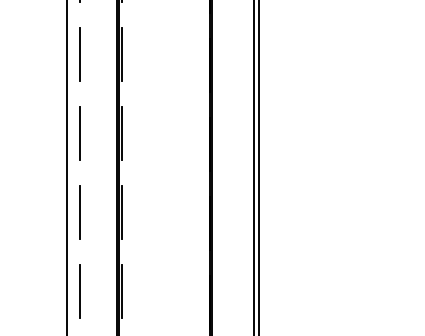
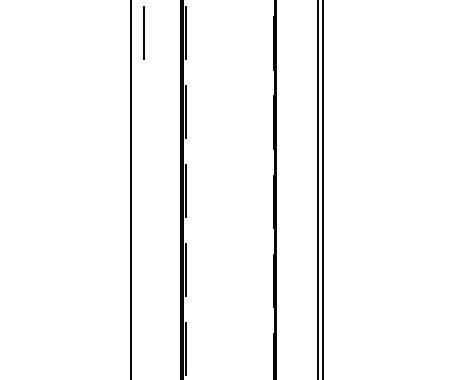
line: (80, 54) -> (144, 111), removed
line: (80, 133) -> (144, 190), removed
line: (80, 212) -> (144, 269), removed
line: (80, 291) -> (144, 348), removed

